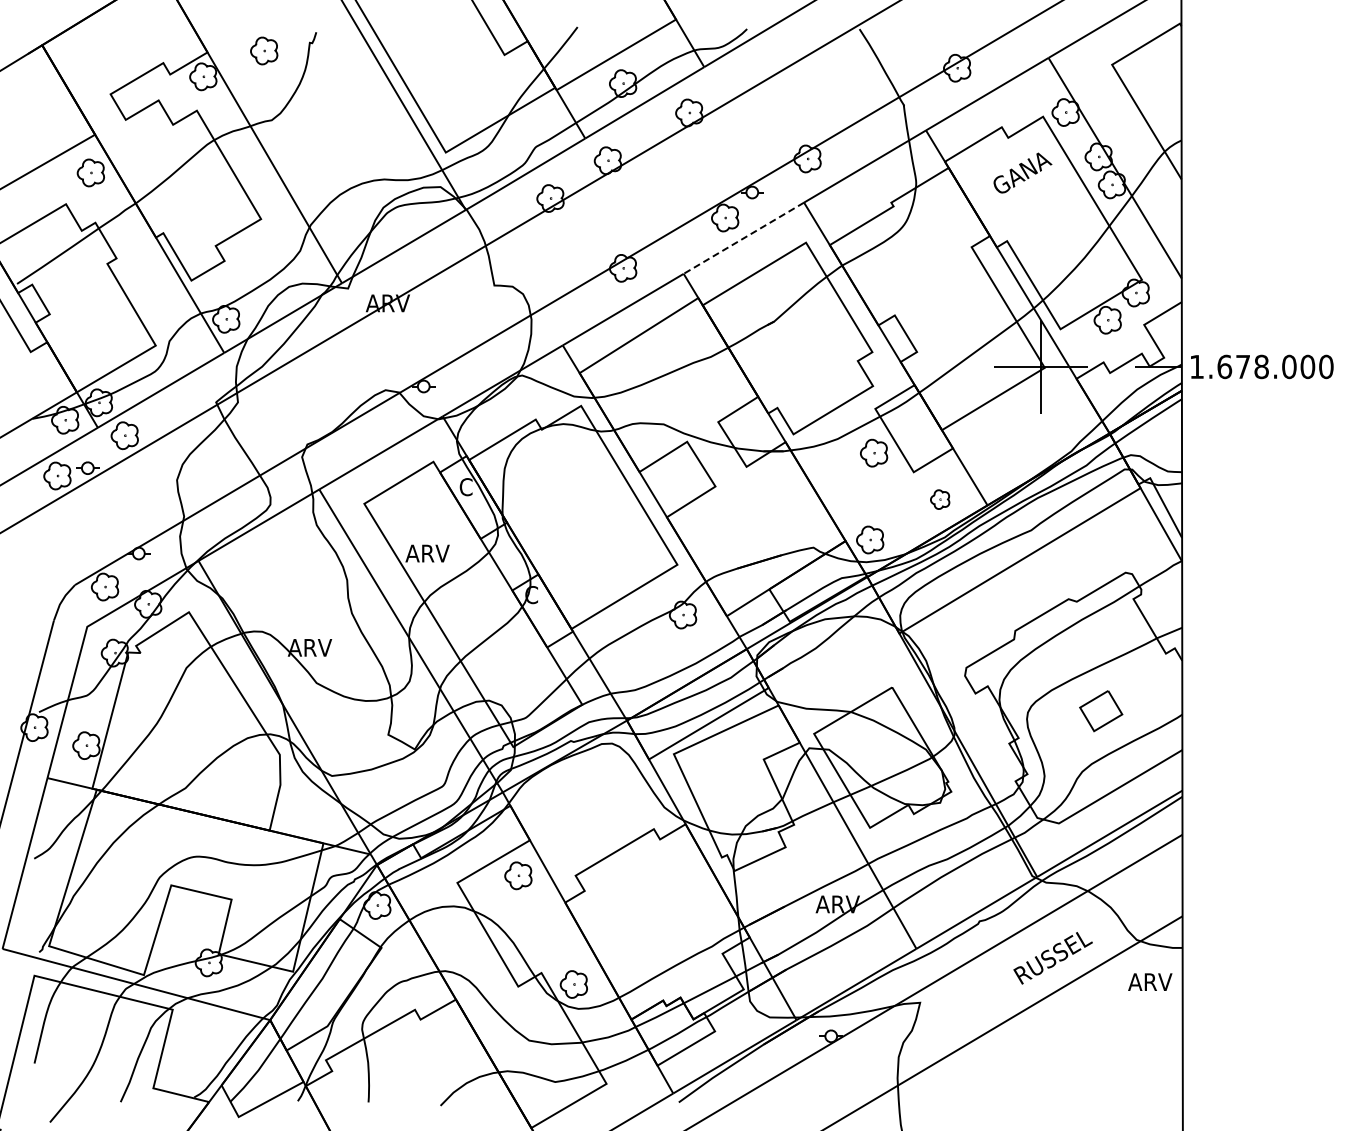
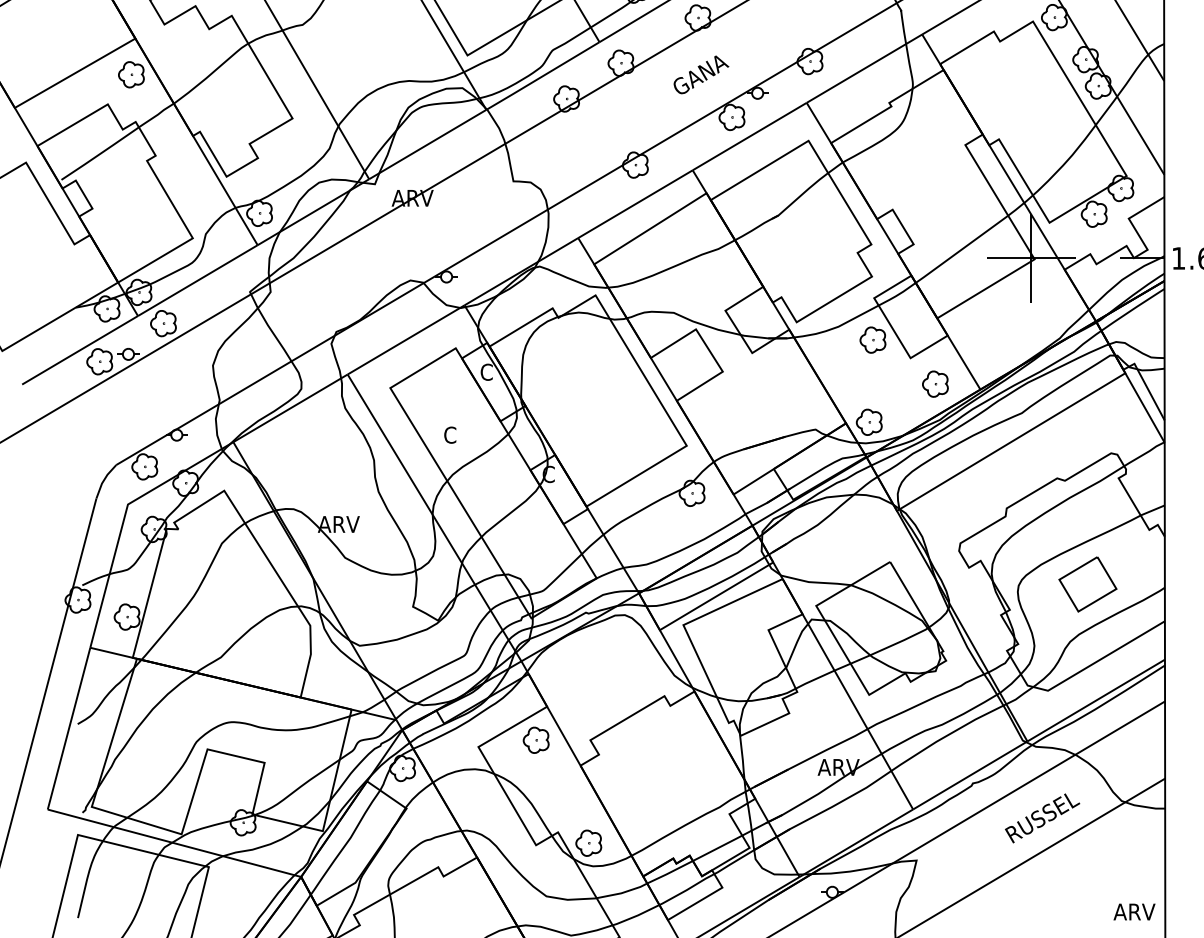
text: (1022, 172) -> (701, 74), moved
line: (743, 238) -> (749, 136), dashed -> solid
part: (940, 499) -> (935, 383), size x1.43
text: (427, 553) -> (450, 435), ARV -> C
part: (1101, 710) -> (1088, 583), size x1.43
text: (1150, 981) -> (1134, 911), moved

